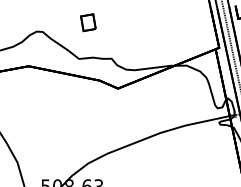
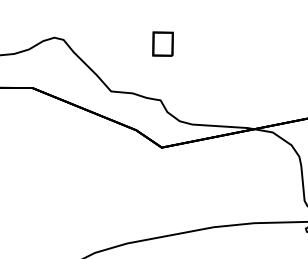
part: (88, 22) -> (163, 43), moved

